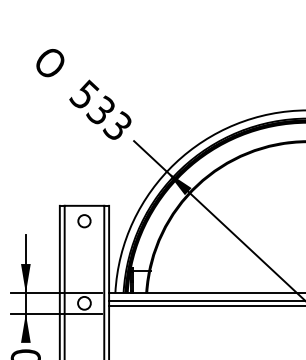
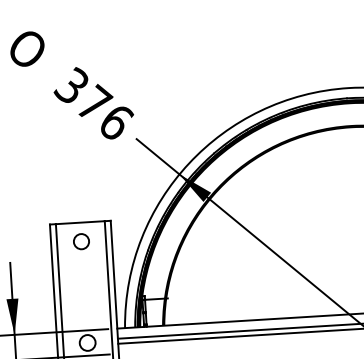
text: (101, 109) -> (94, 102), 533 -> 376

